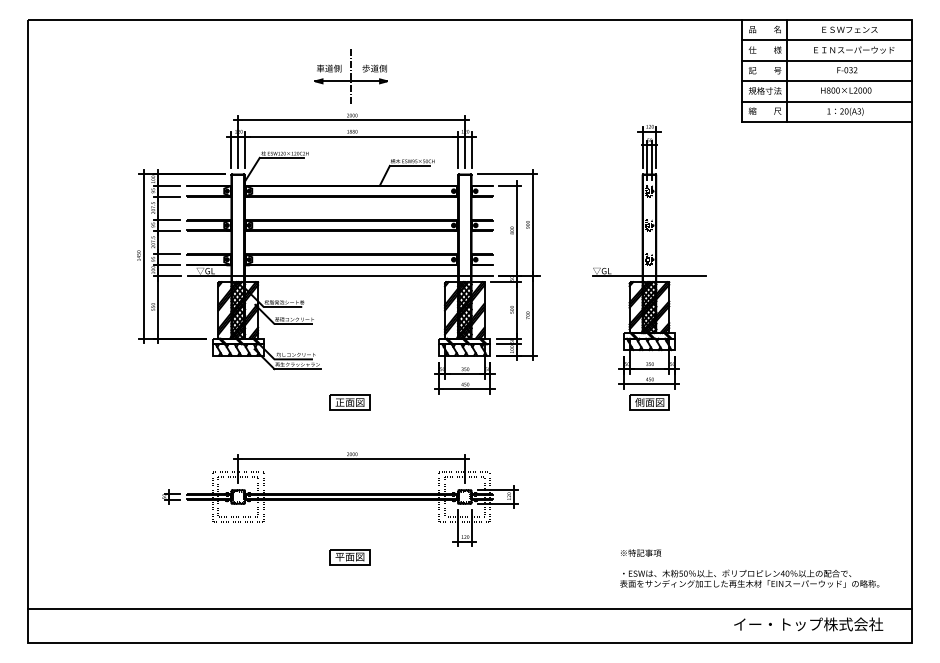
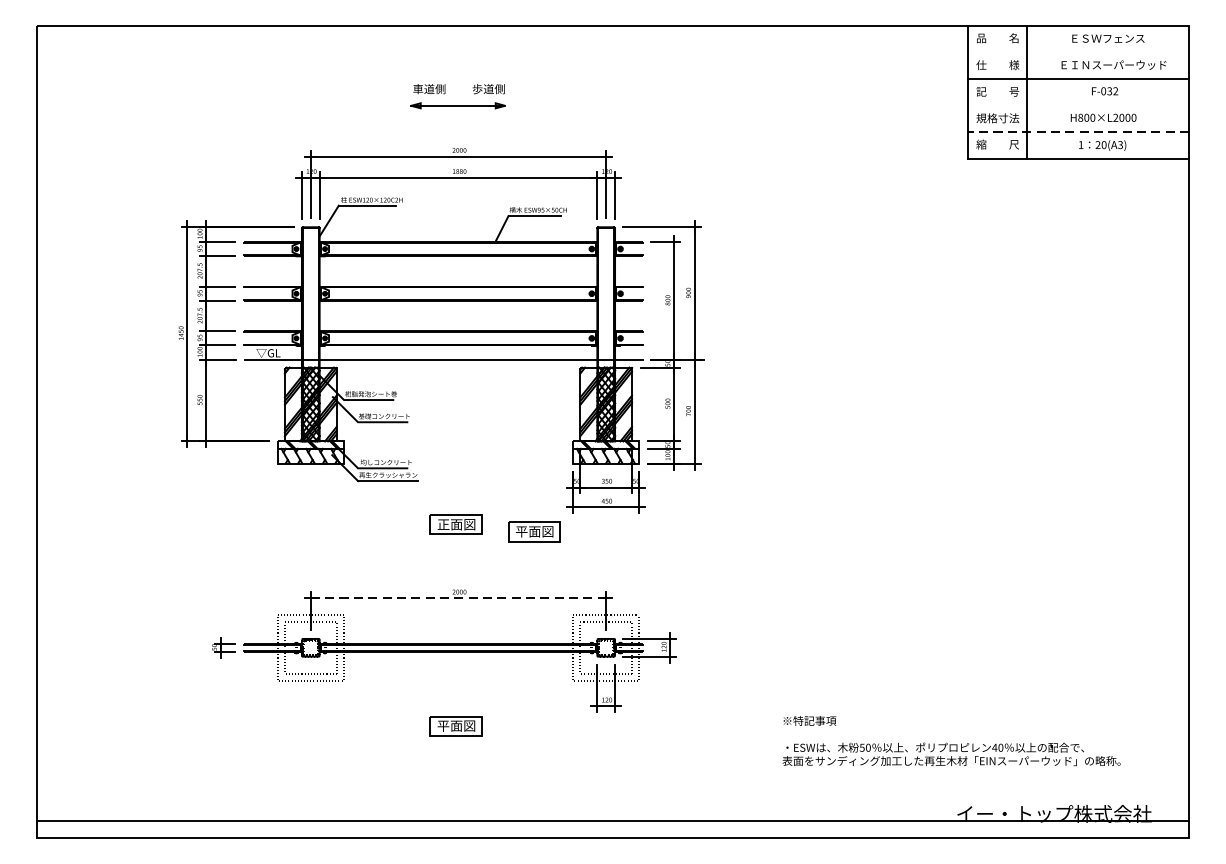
line: (826, 40) -> (1077, 52), removed
line: (351, 76) -> (458, 99), removed
line: (826, 81) -> (1077, 106), removed
line: (826, 101) -> (1077, 132), solid -> dashed
part: (649, 267) -> (847, 348), removed
part: (409, 408) -> (534, 532), added
line: (352, 459) -> (459, 598), solid -> dashed
text: (749, 568) -> (951, 741), moved
line: (469, 609) -> (612, 821), moved

